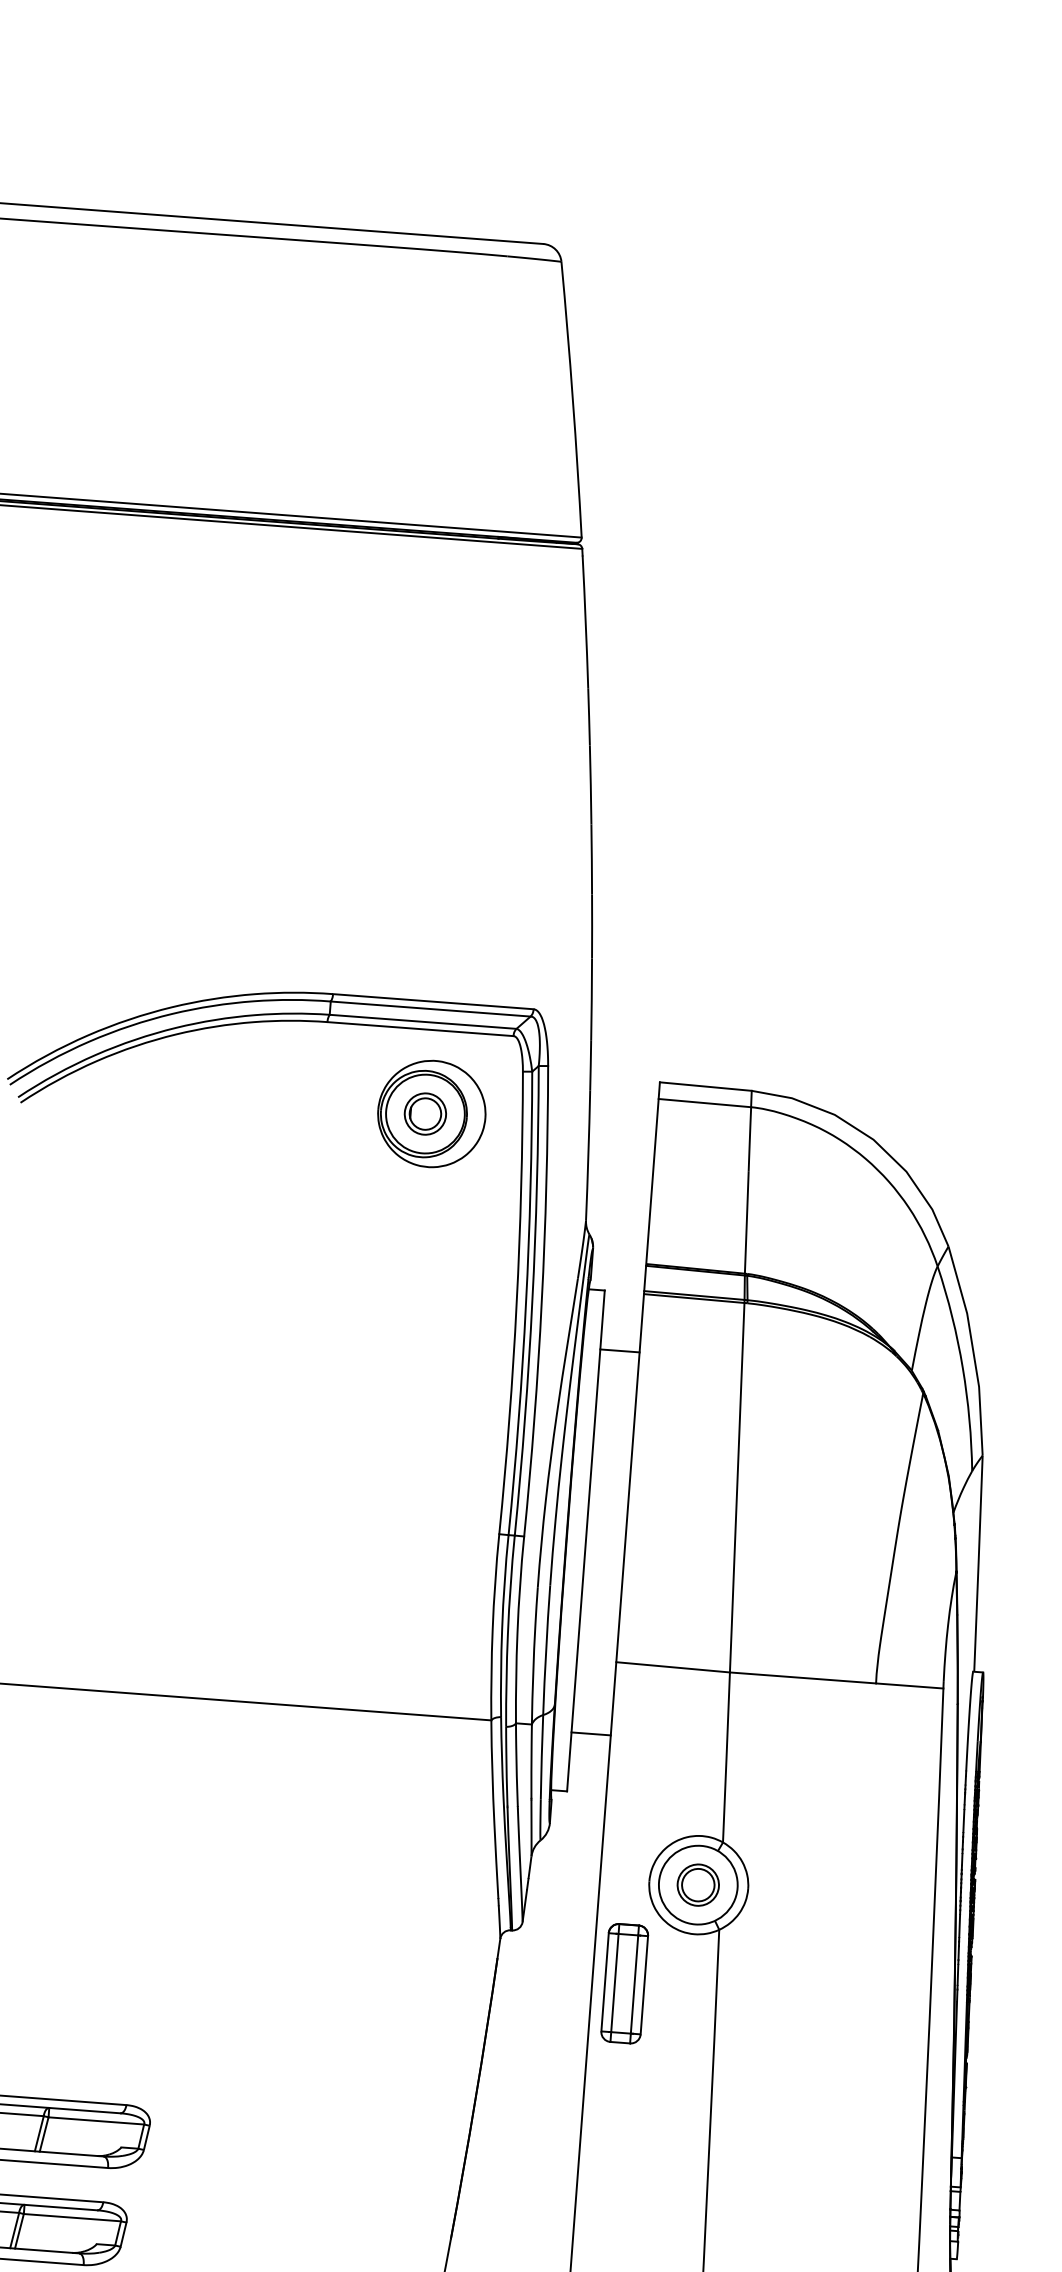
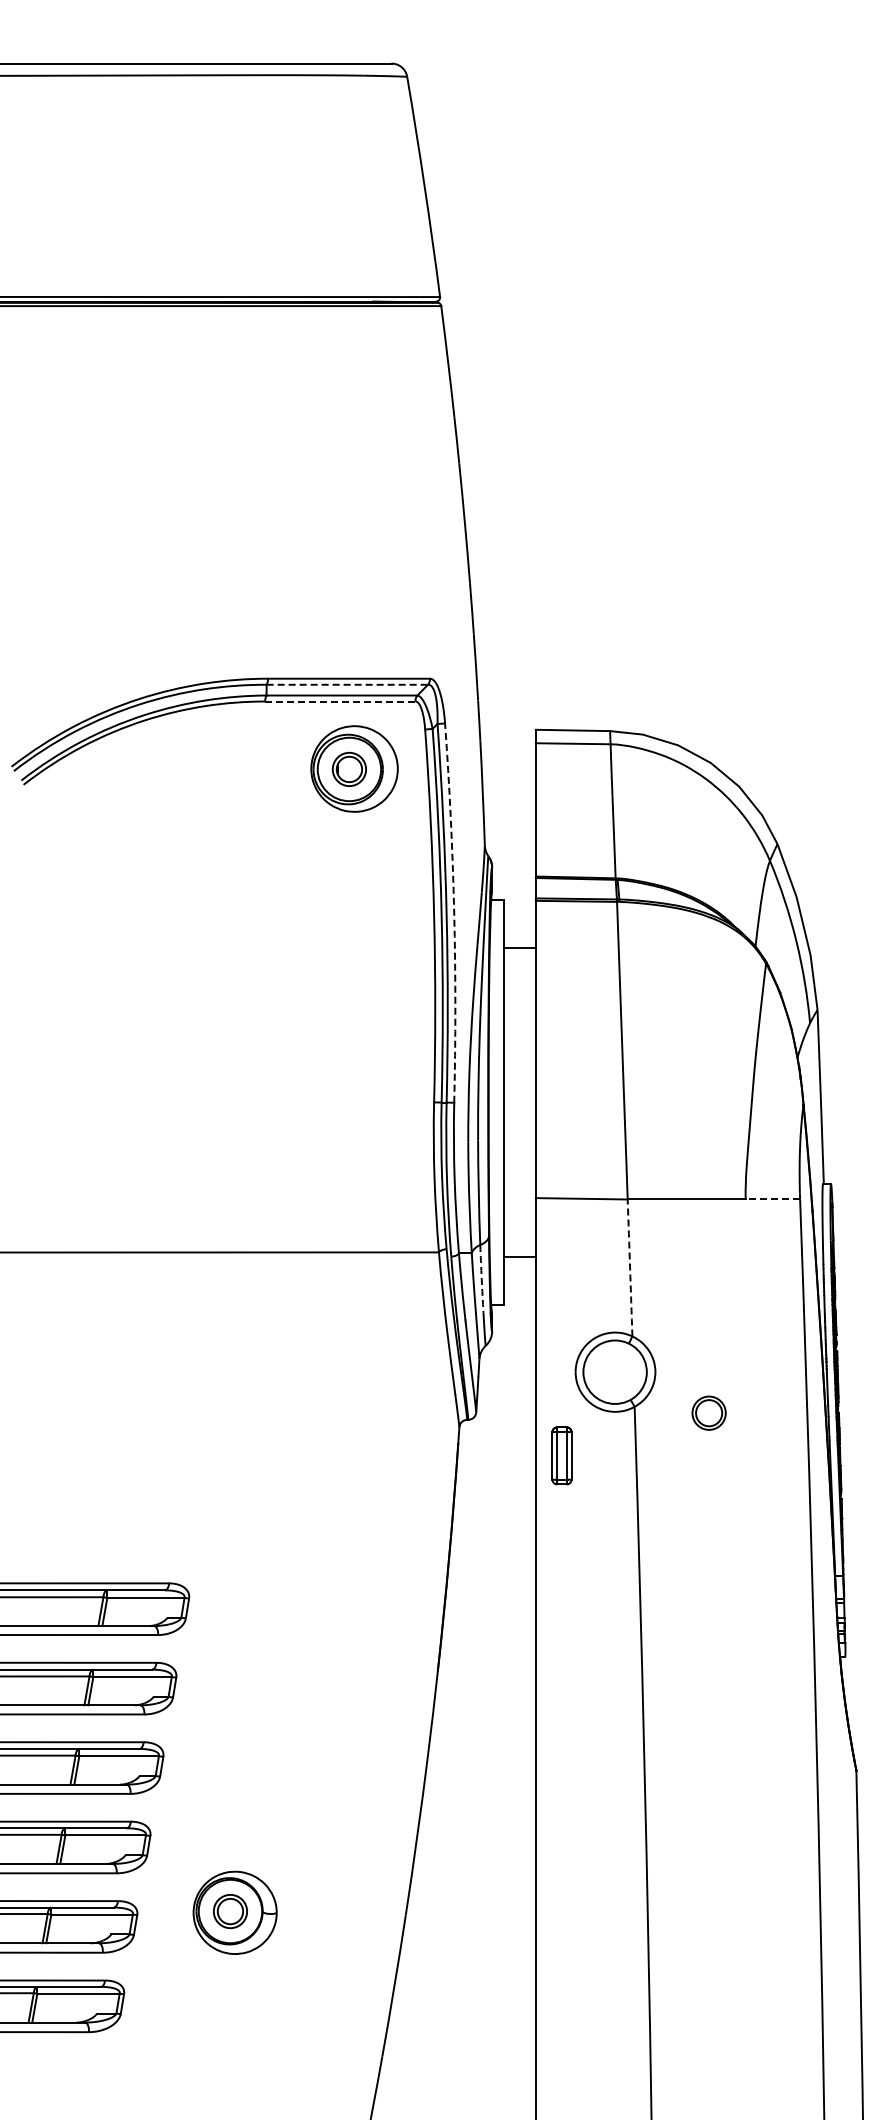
line: (430, 1008) -> (347, 684), solid -> dashed
line: (420, 1029) -> (340, 701), solid -> dashed
arc: (542, 1300) -> (454, 912), solid -> dashed
line: (909, 1685) -> (772, 1199), solid -> dashed
arc: (541, 1756) -> (481, 1278), solid -> dashed
arc: (727, 1756) -> (630, 1267), solid -> dashed
part: (697, 1884) -> (708, 1412), moved
part: (624, 1983) -> (561, 1455), size x0.6

